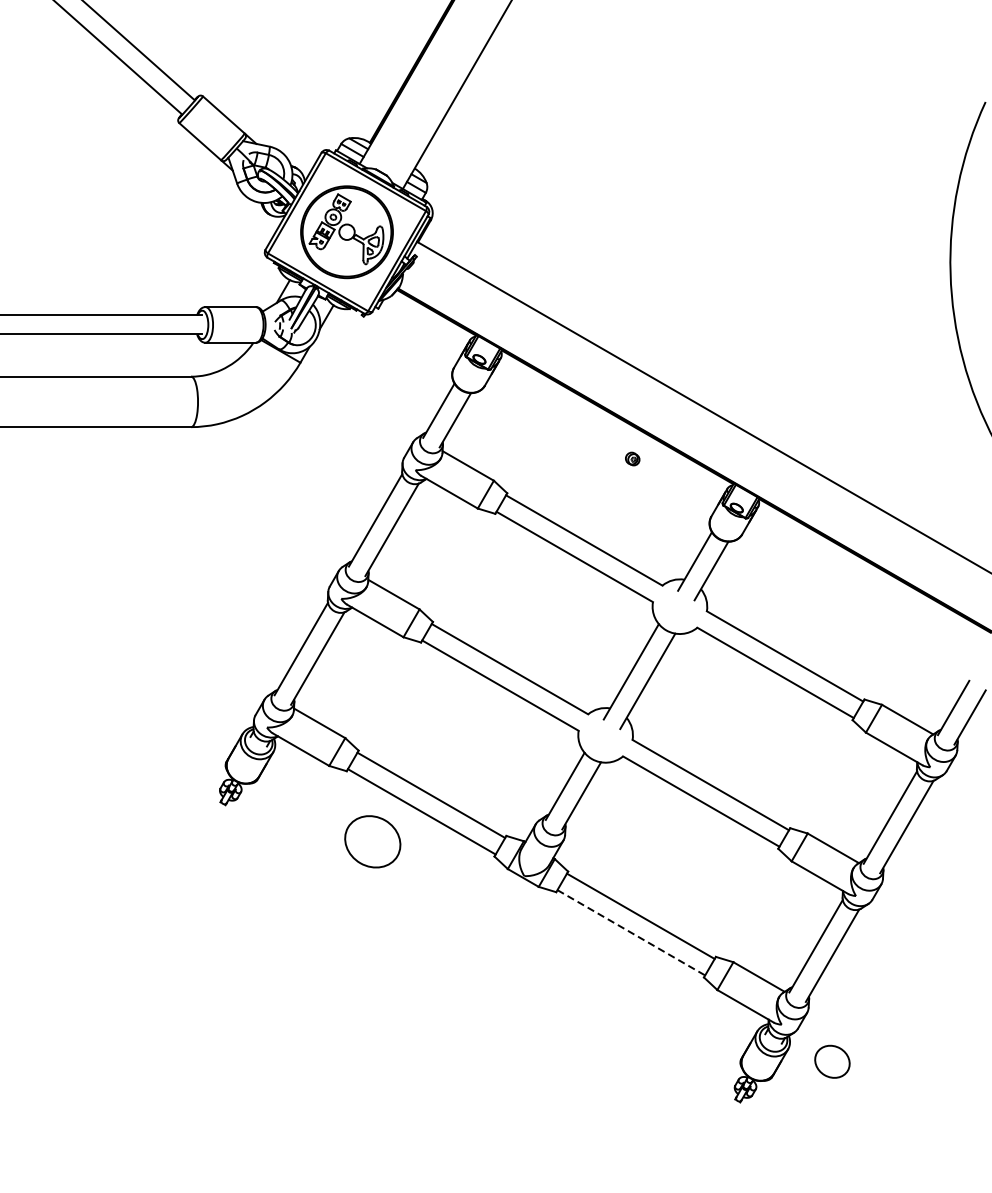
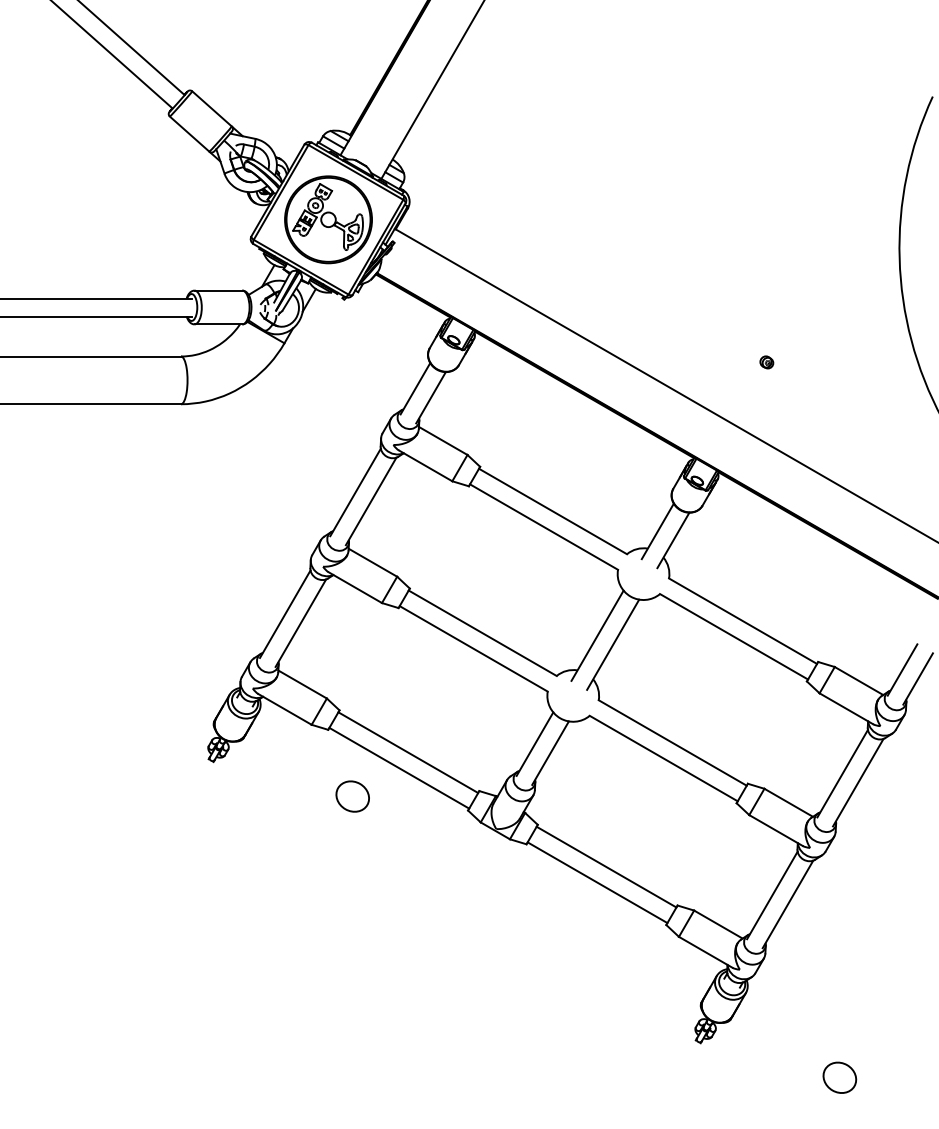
part: (632, 459) -> (766, 362), moved
part: (372, 841) -> (352, 796), size x0.62
line: (631, 932) -> (597, 882), dashed -> solid
part: (832, 1061) -> (839, 1077), moved

